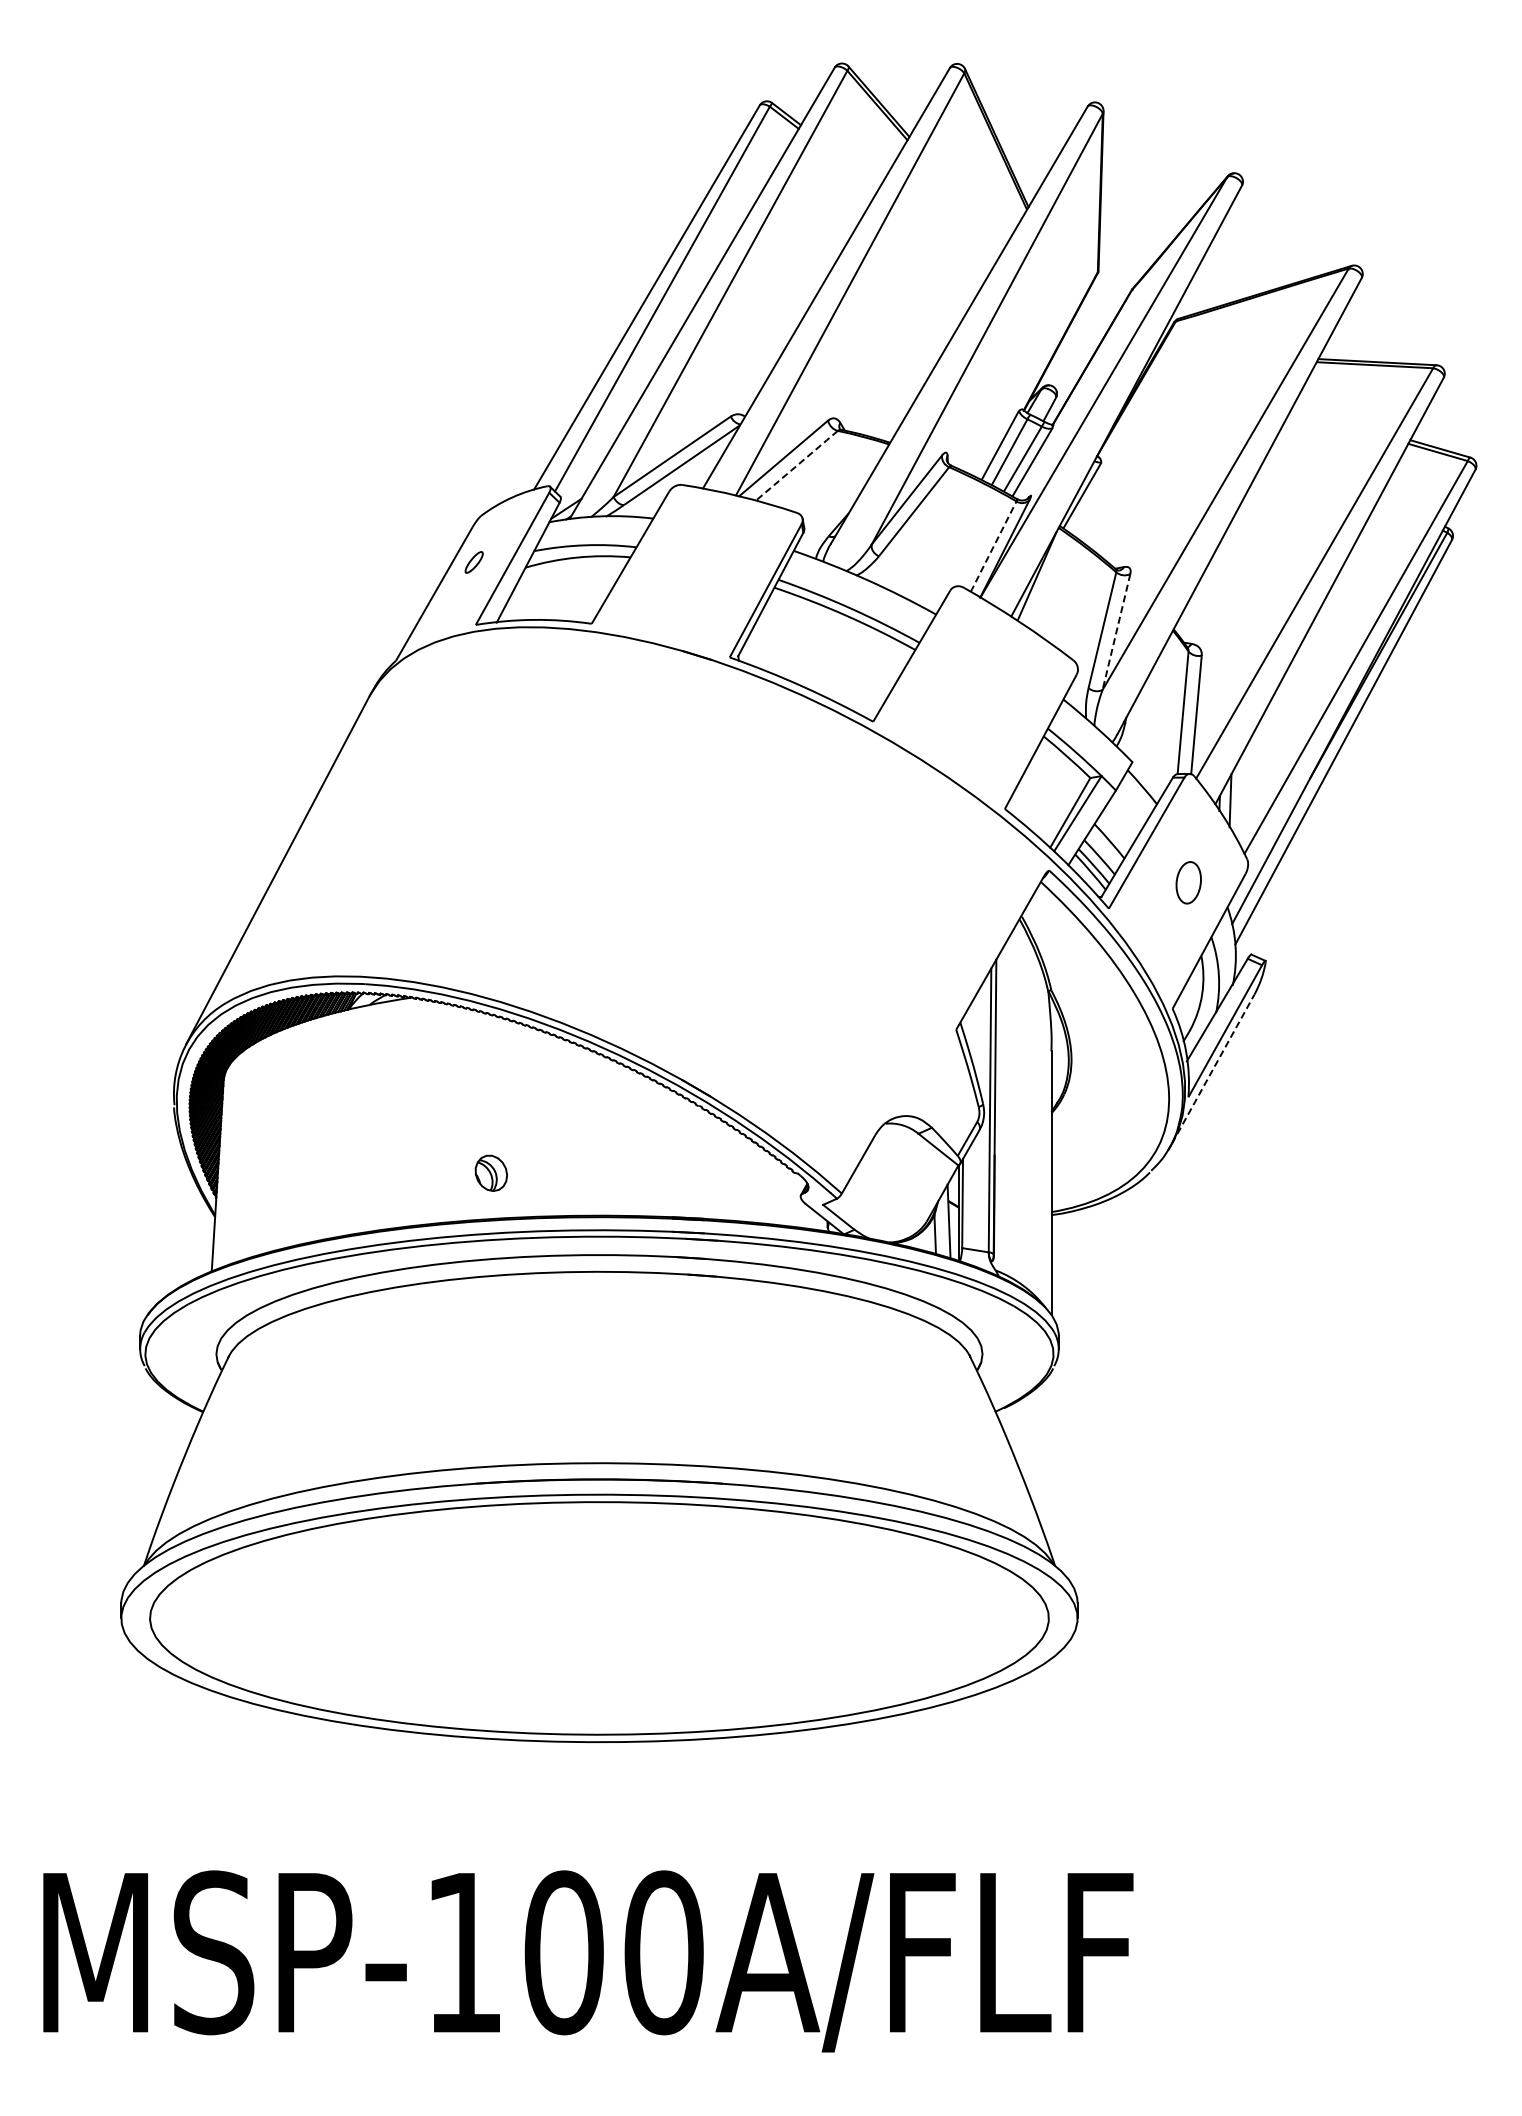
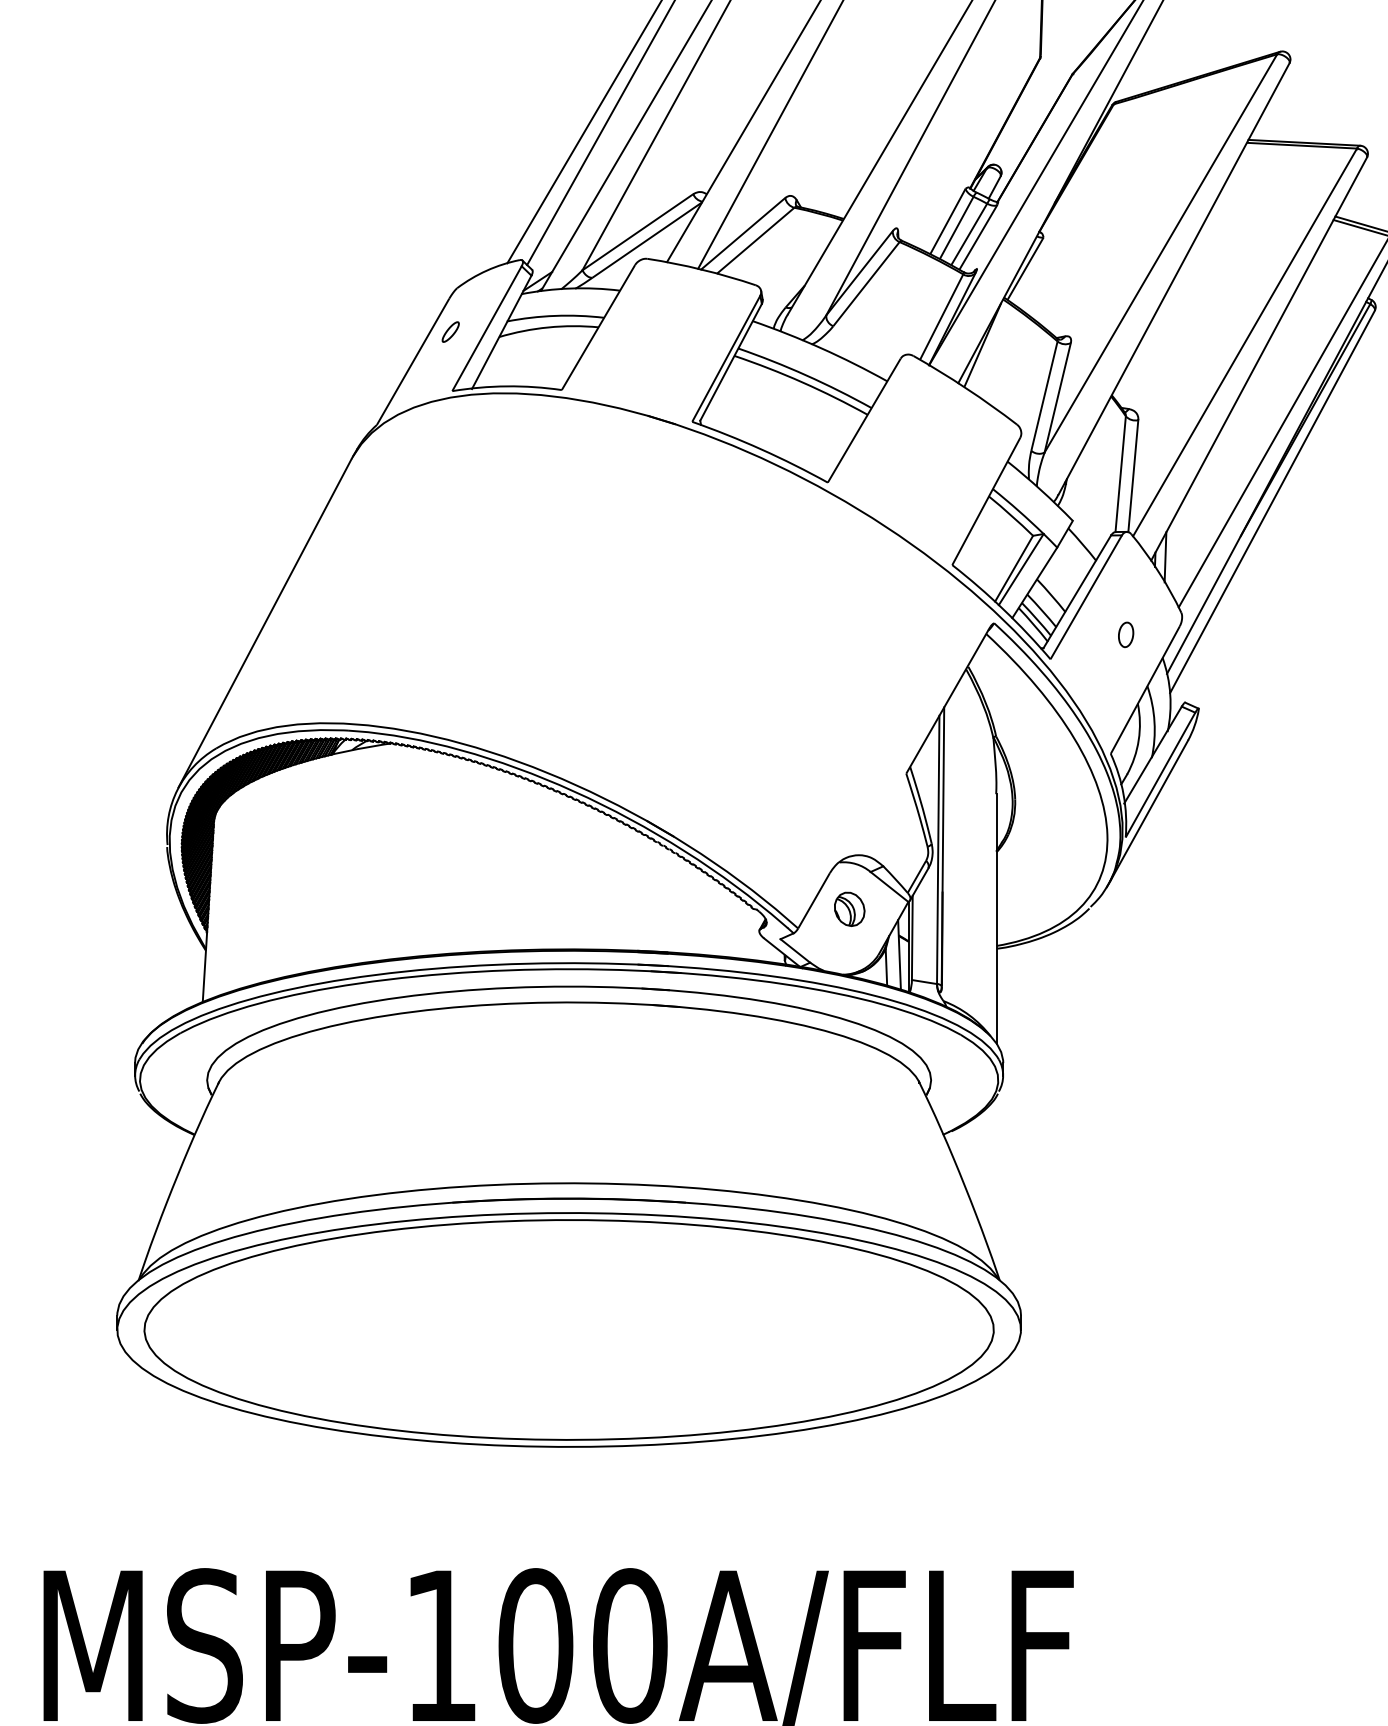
line: (796, 466) -> (755, 241), dashed -> solid
line: (993, 546) -> (941, 317), dashed -> solid
line: (1116, 632) -> (1057, 398), dashed -> solid
part: (1188, 882) -> (1125, 634), size x0.62
line: (1213, 1068) -> (1149, 810), dashed -> solid
part: (490, 1172) -> (848, 908), moved

